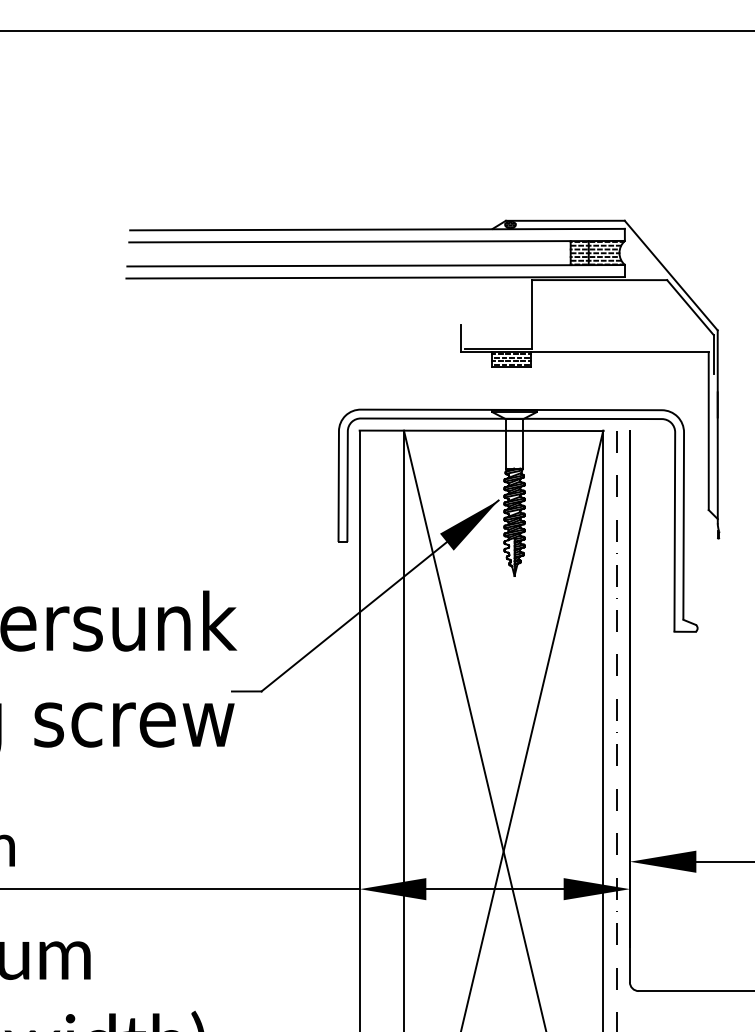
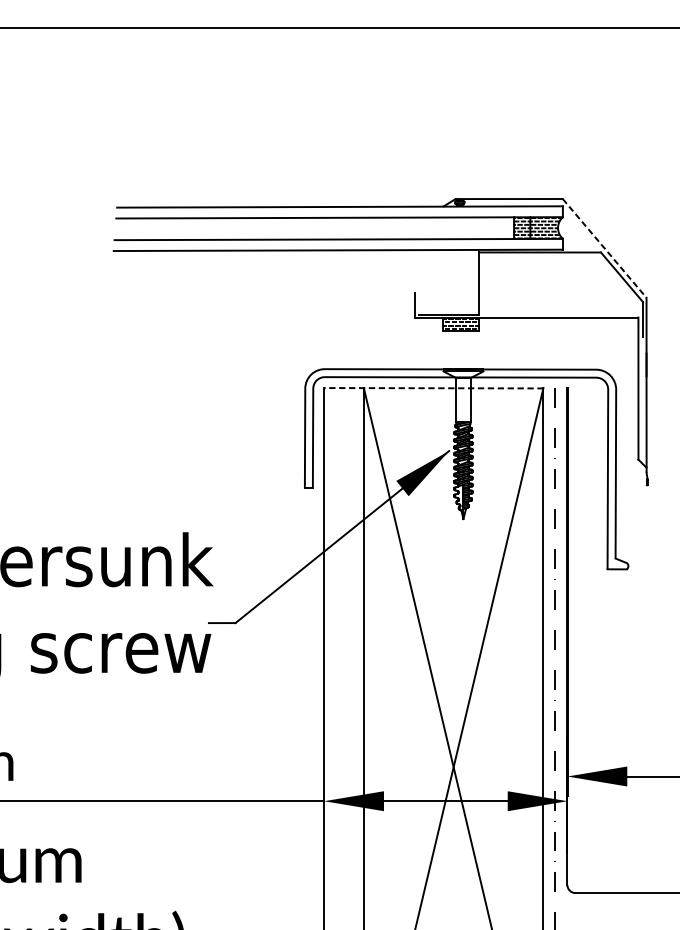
line: (671, 275) -> (604, 248), solid -> dashed
line: (481, 430) -> (433, 387), solid -> dashed

